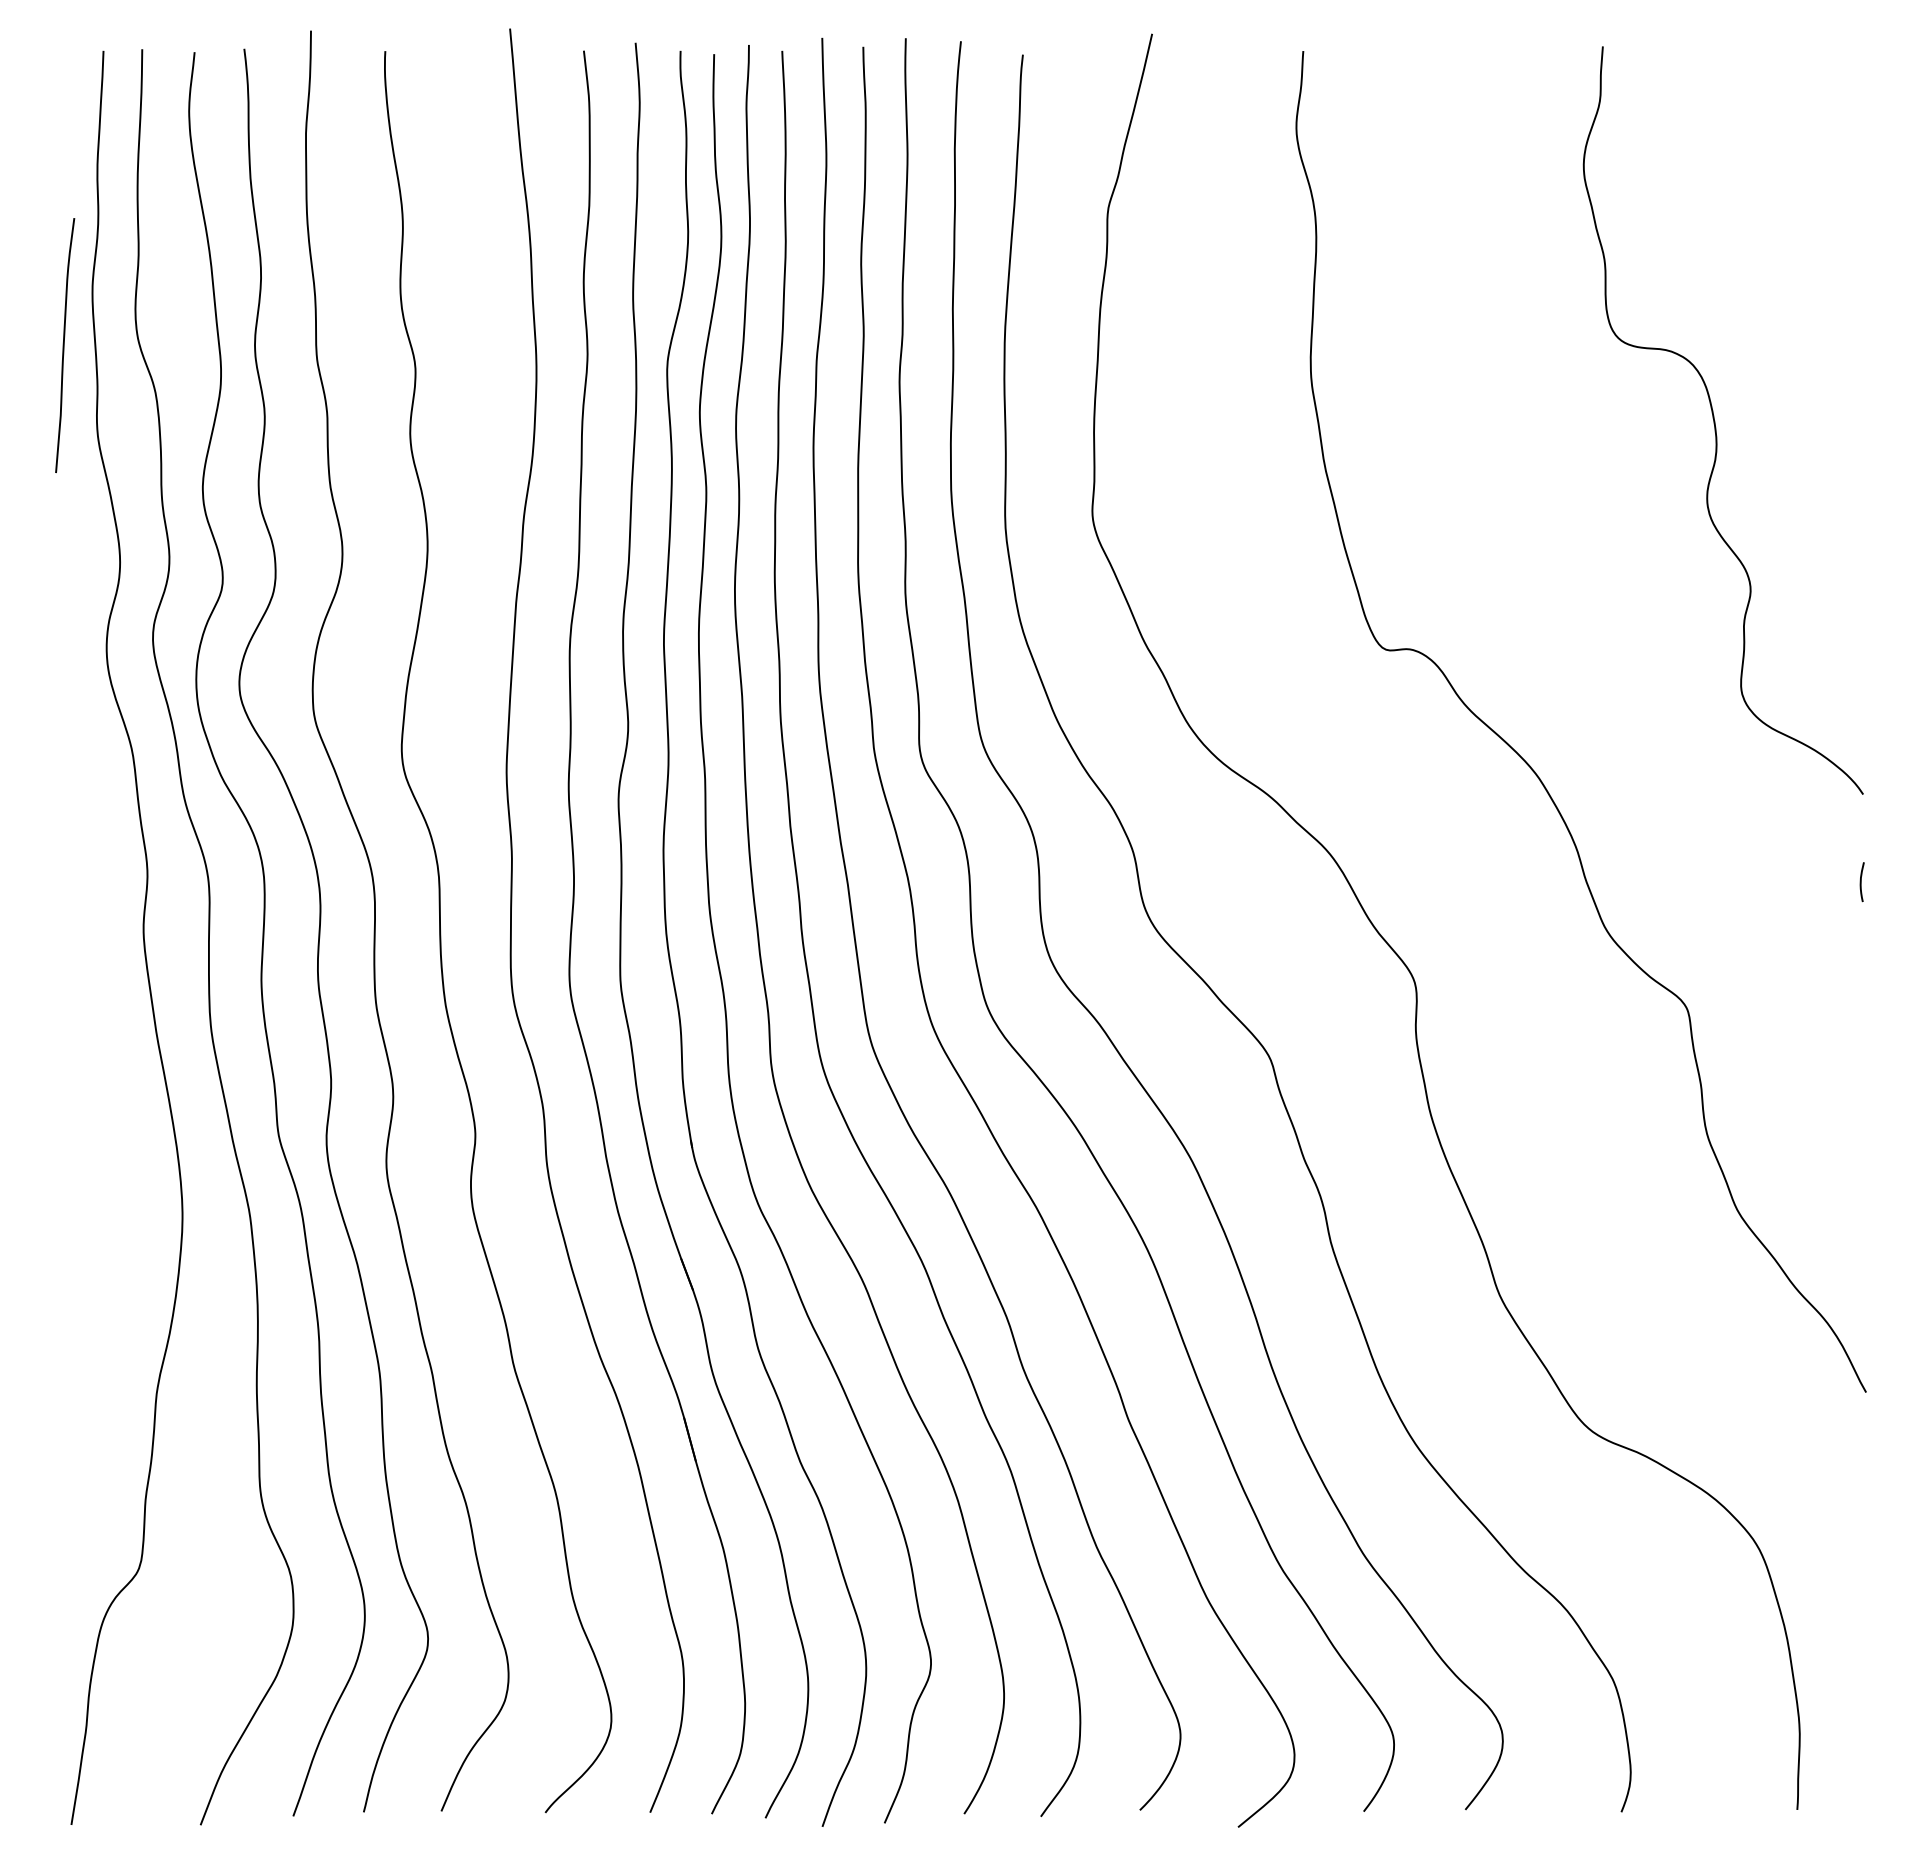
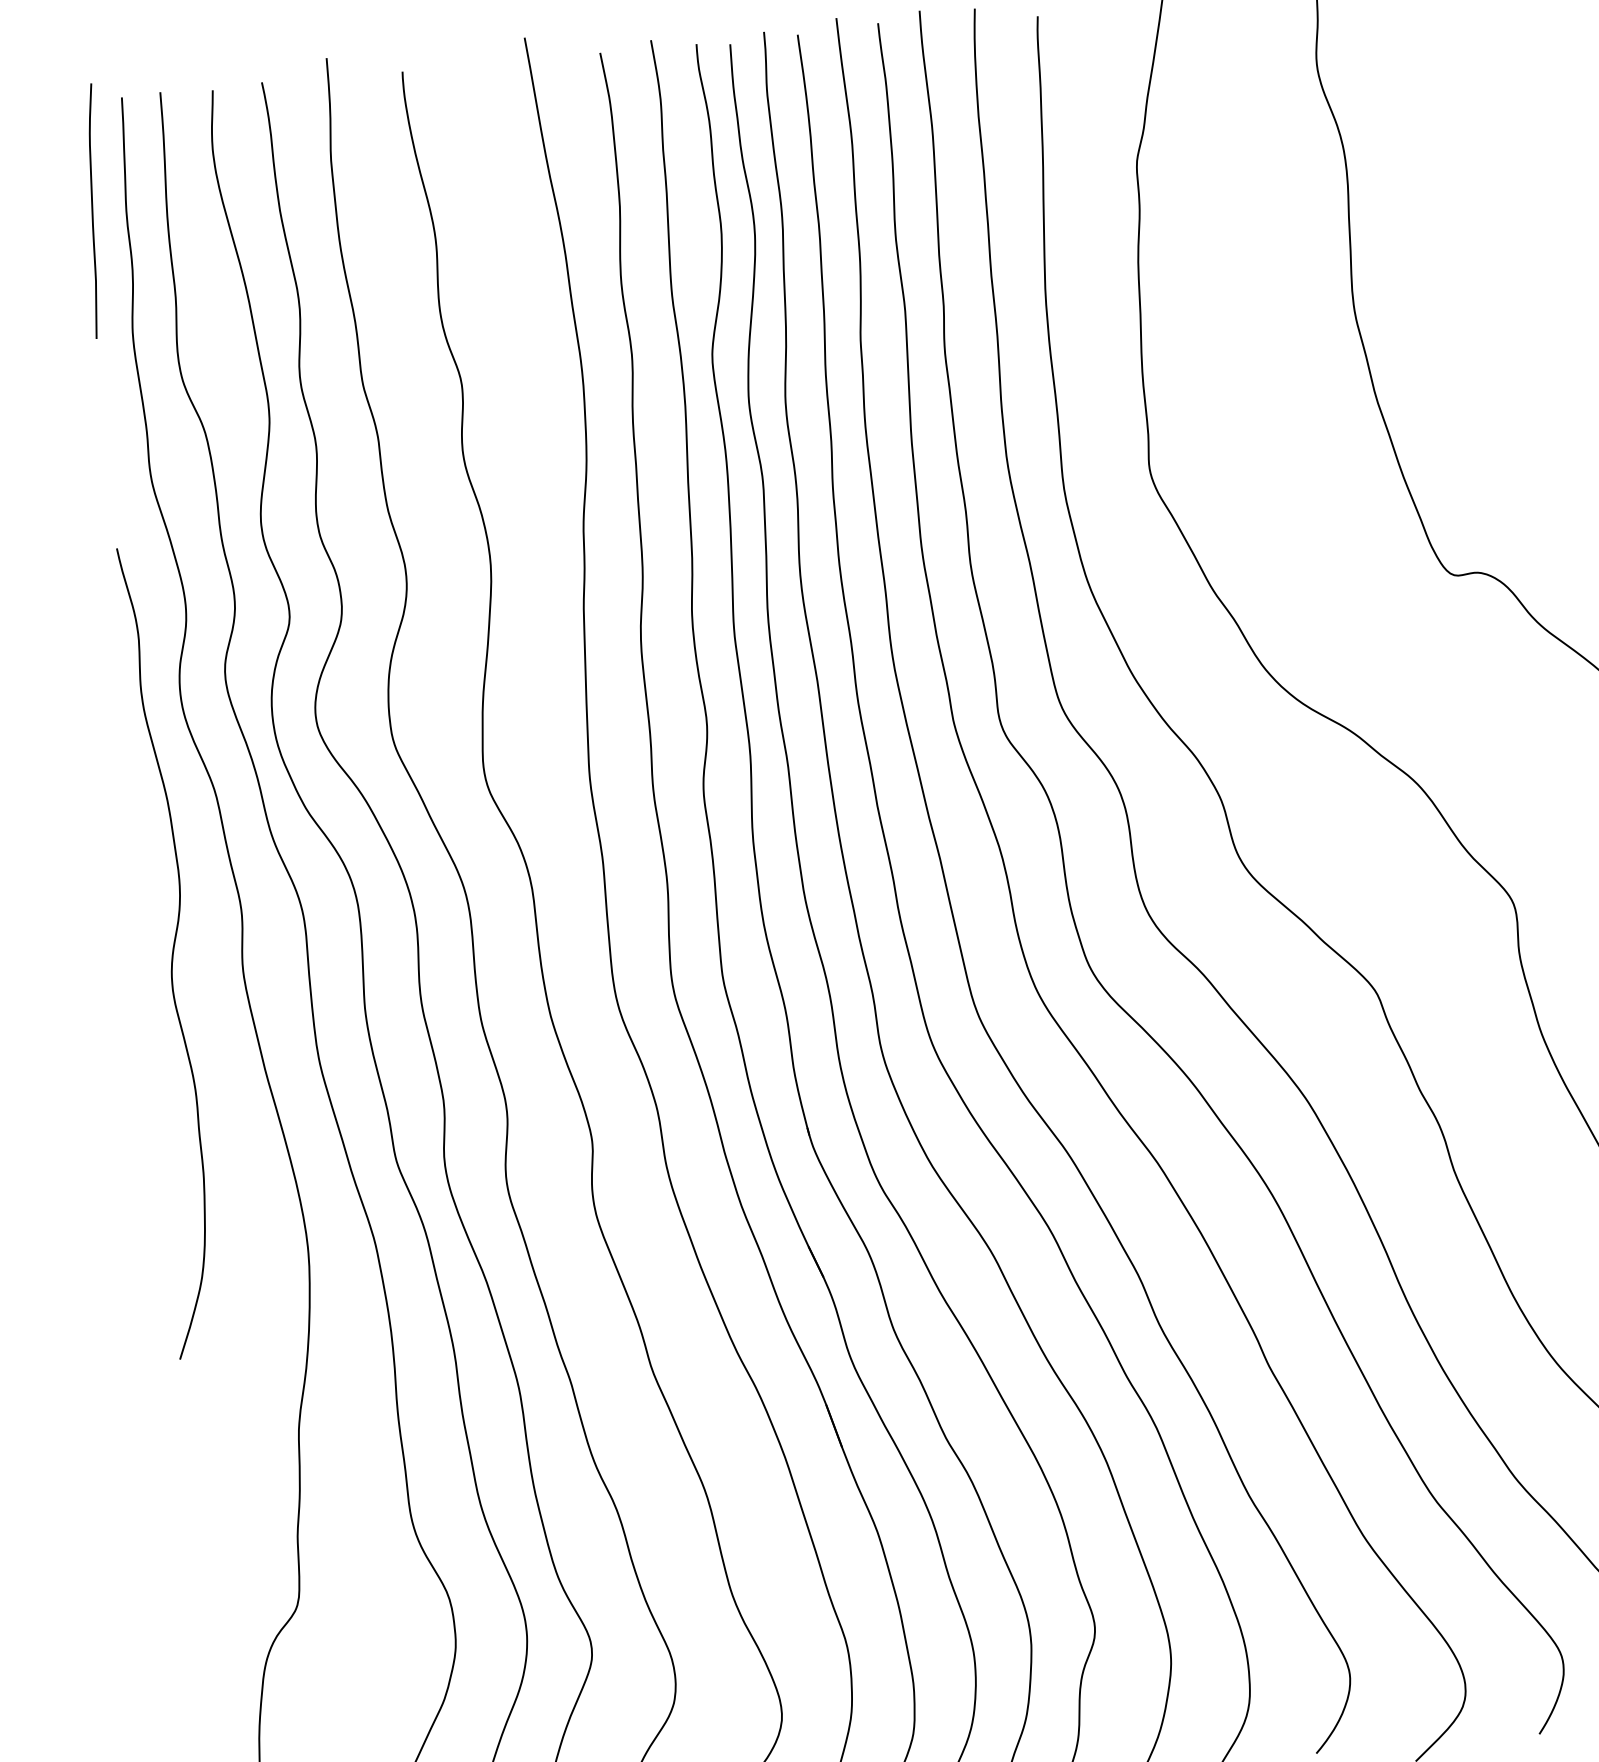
curve: (64, 345) -> (93, 211), moved
curve: (74, 906) -> (172, 952), added

